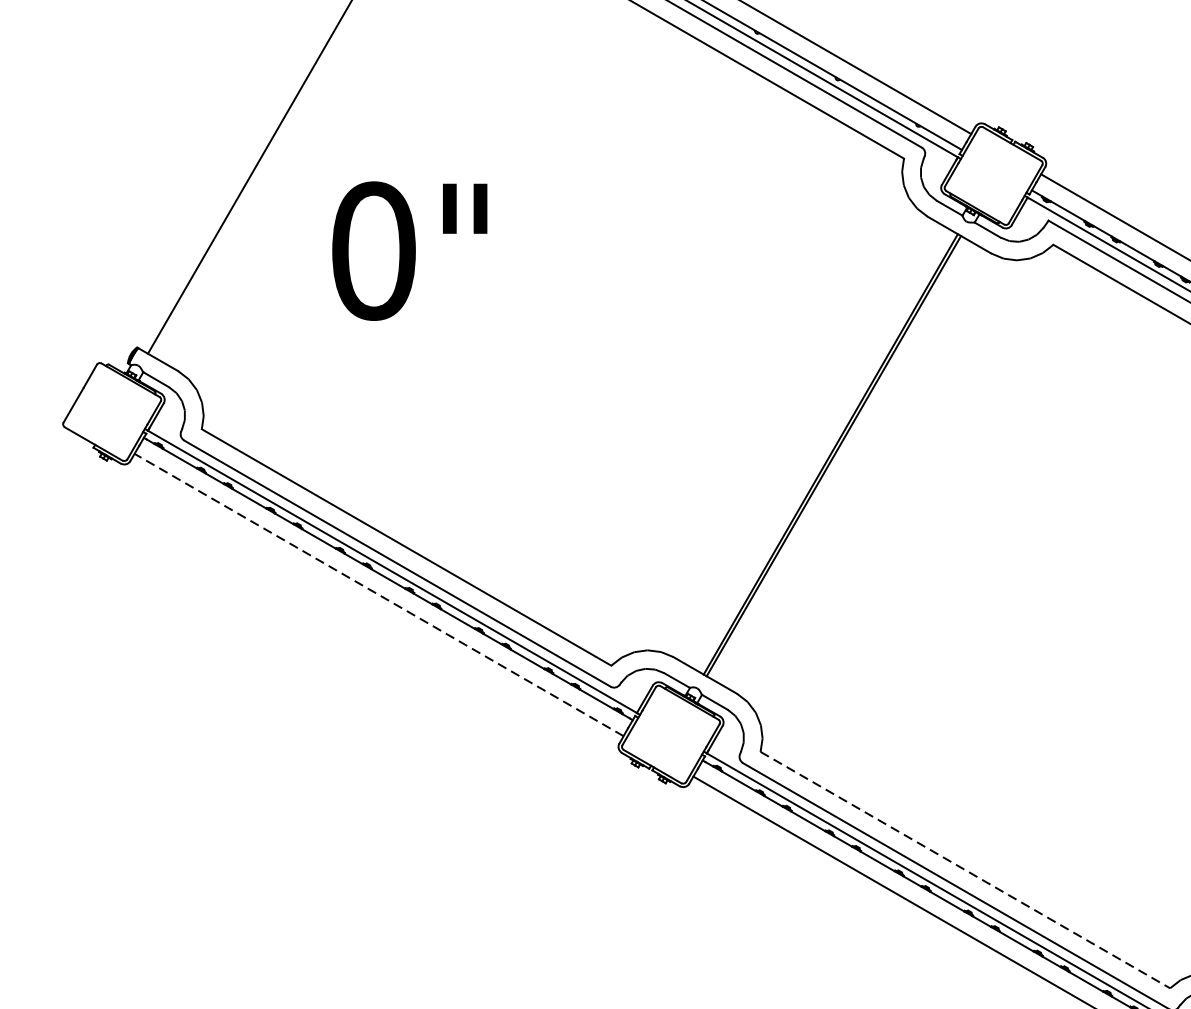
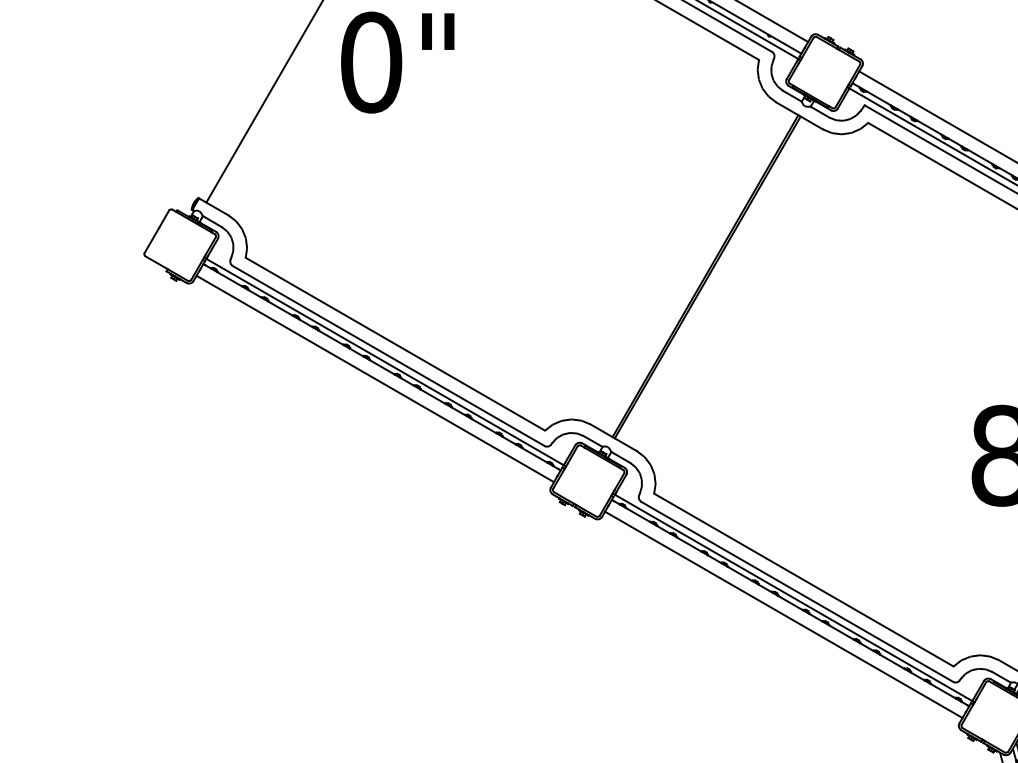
text: (409, 250) -> (397, 62), moved
line: (377, 594) -> (374, 378), dashed -> solid
line: (964, 870) -> (803, 580), dashed -> solid

